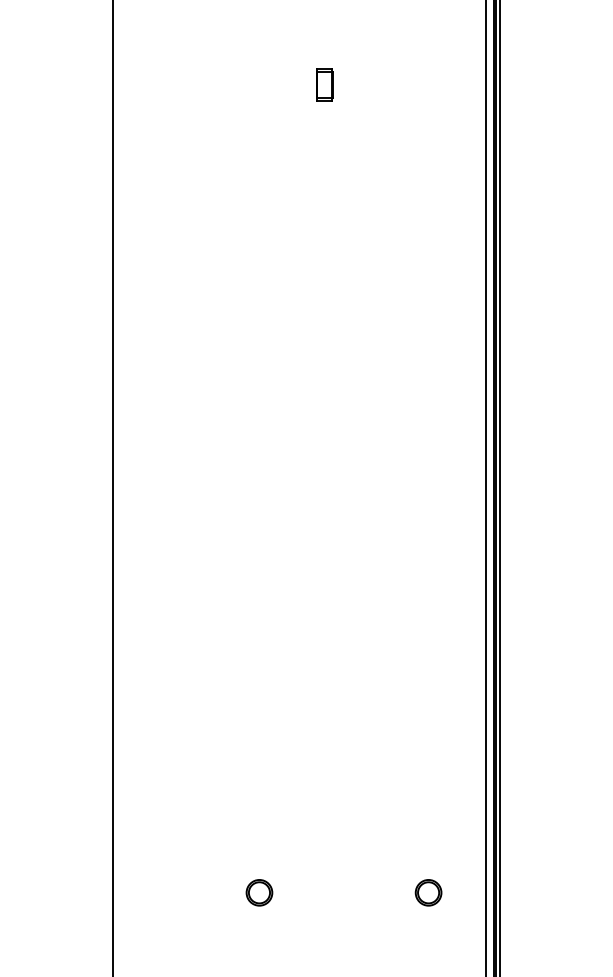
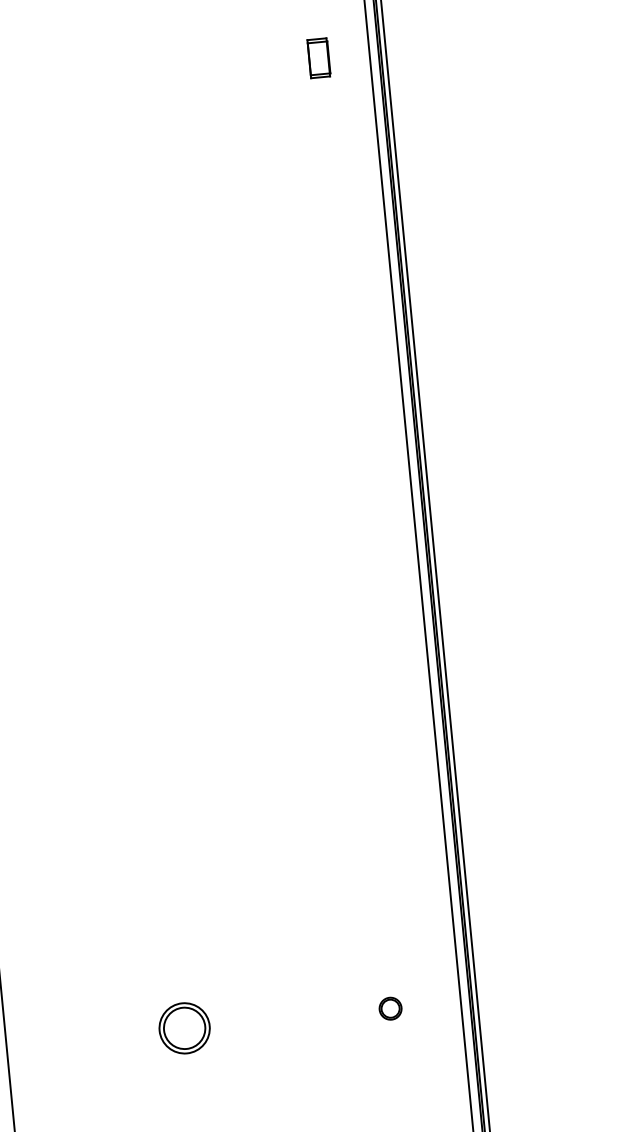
part: (324, 84) -> (318, 57), moved
part: (259, 892) -> (184, 1028), size x1.6
part: (428, 892) -> (390, 1008), size x0.7

